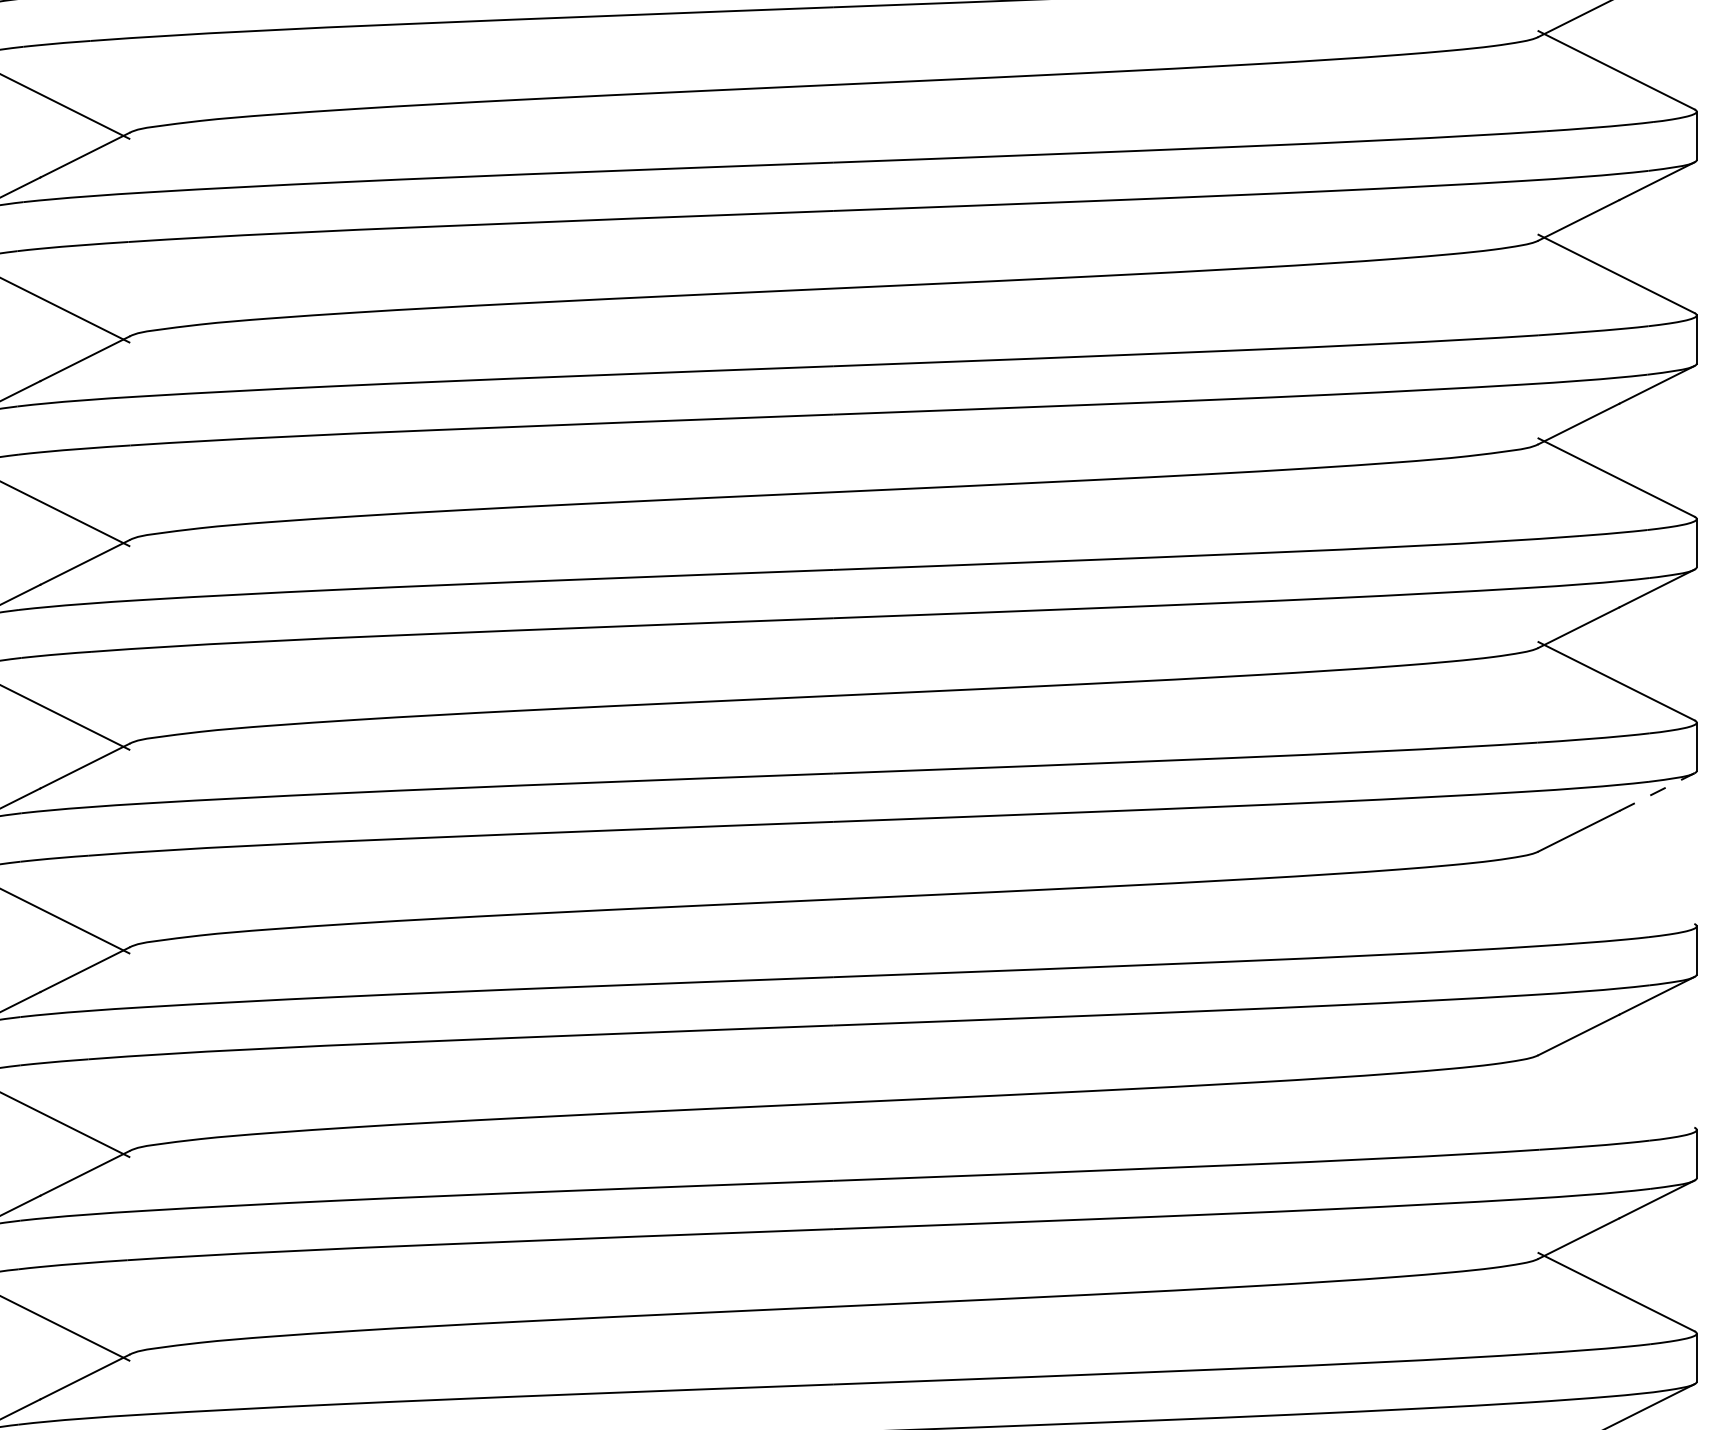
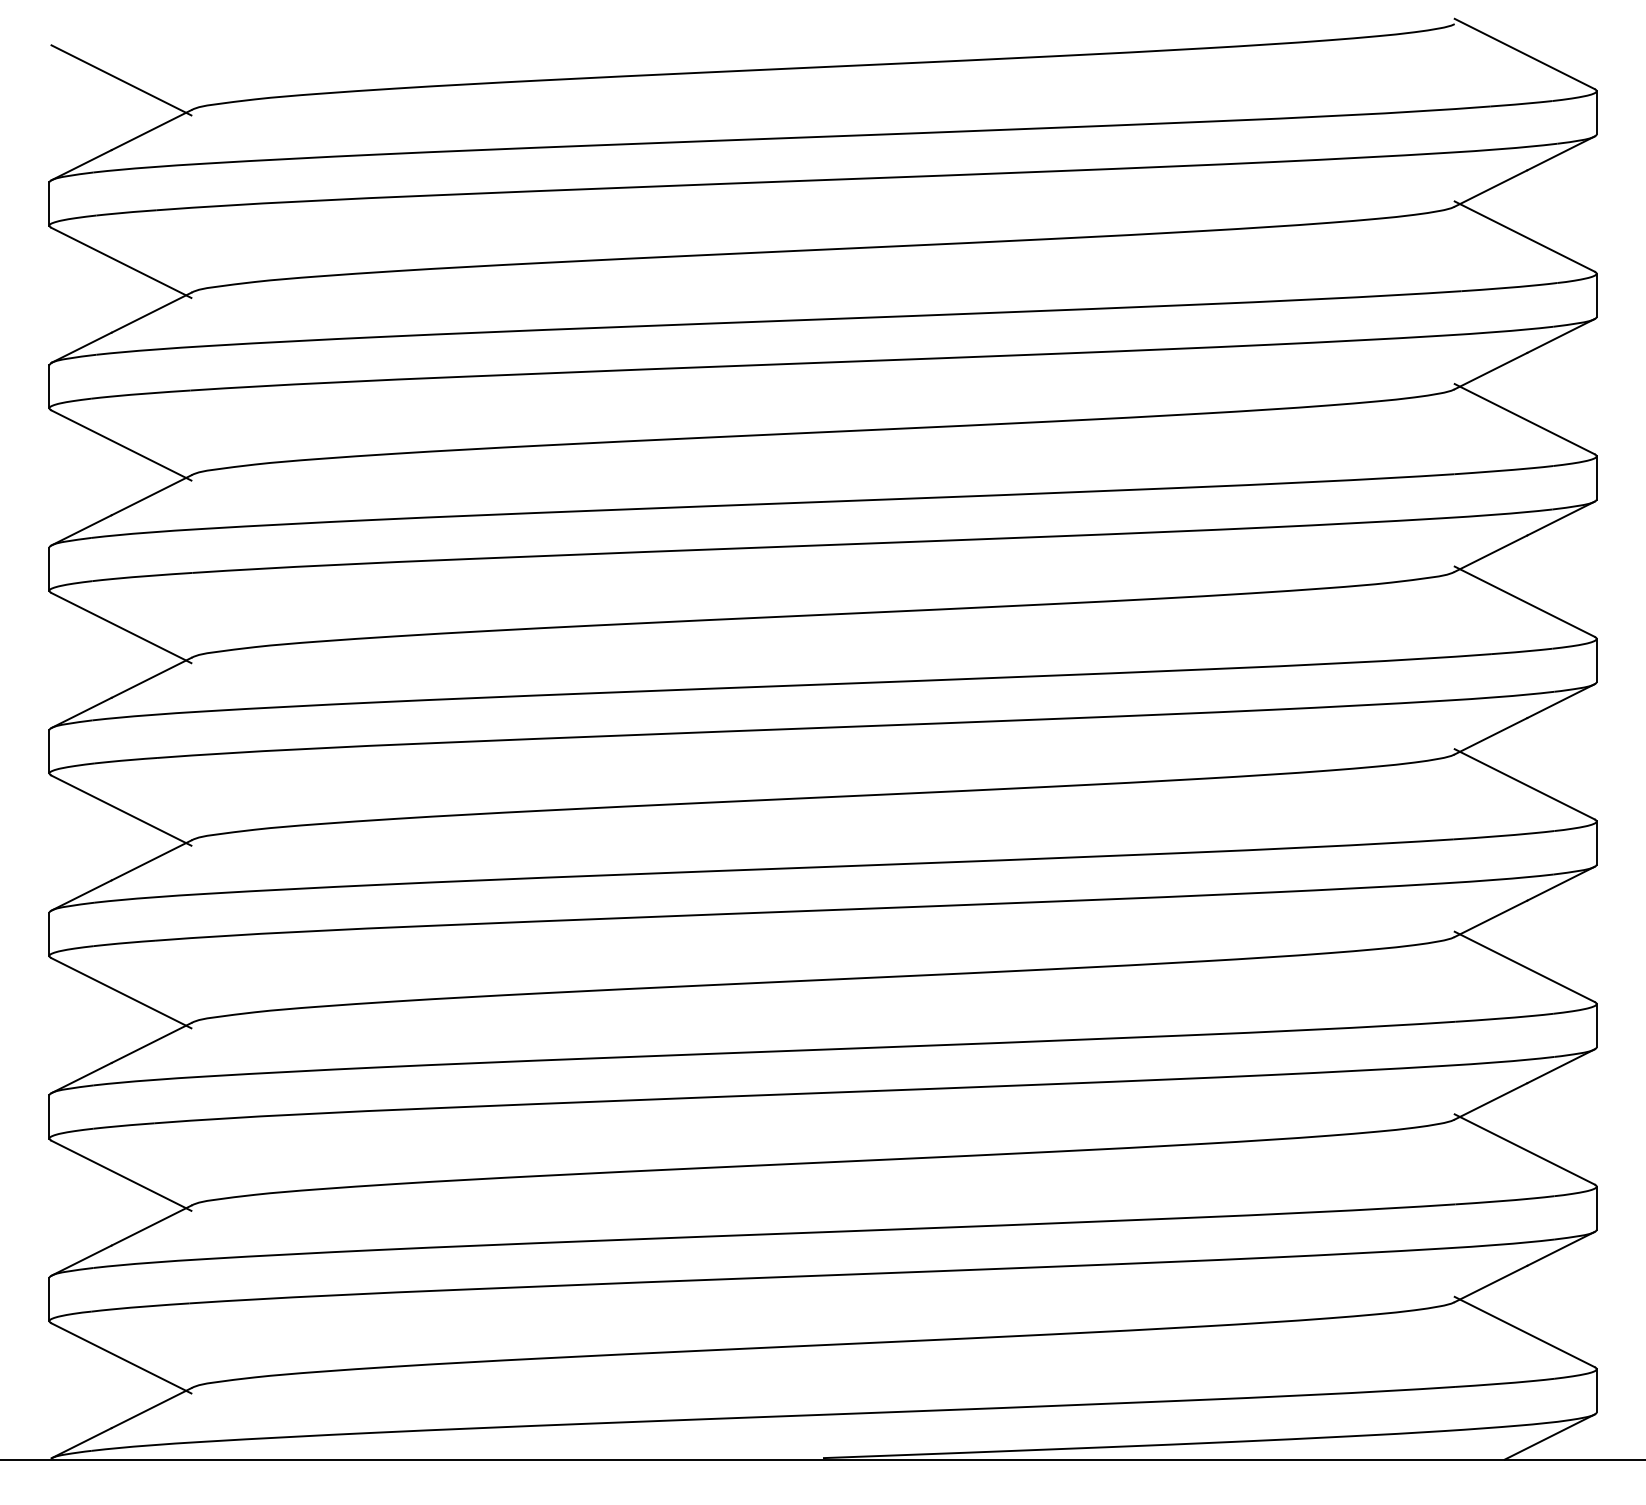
line: (1656, 791) -> (1560, 883), dashed -> solid
line: (1616, 884) -> (1524, 966), added
line: (1616, 1088) -> (1524, 1149), added

